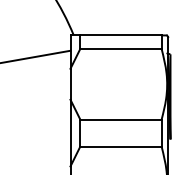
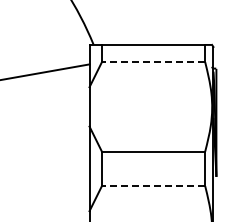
line: (120, 49) -> (153, 62), solid -> dashed
line: (120, 147) -> (153, 186), solid -> dashed

